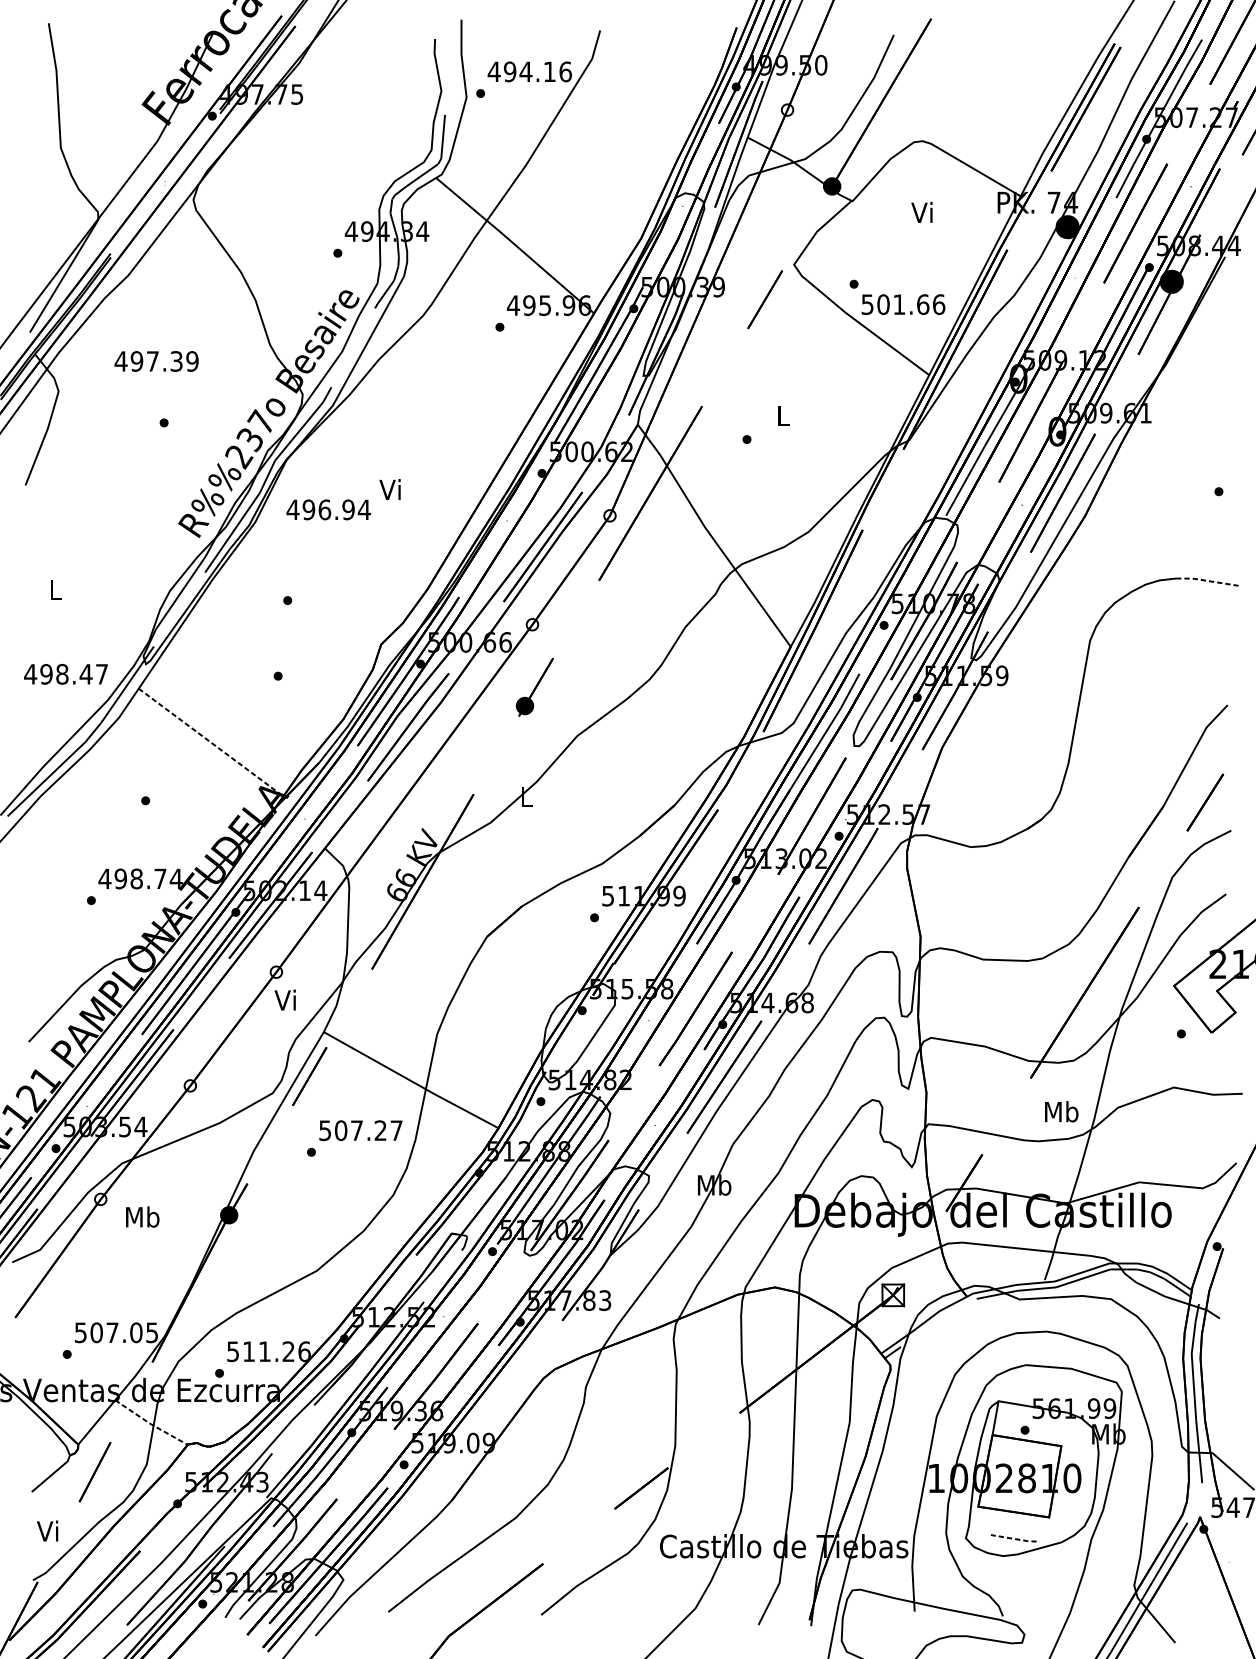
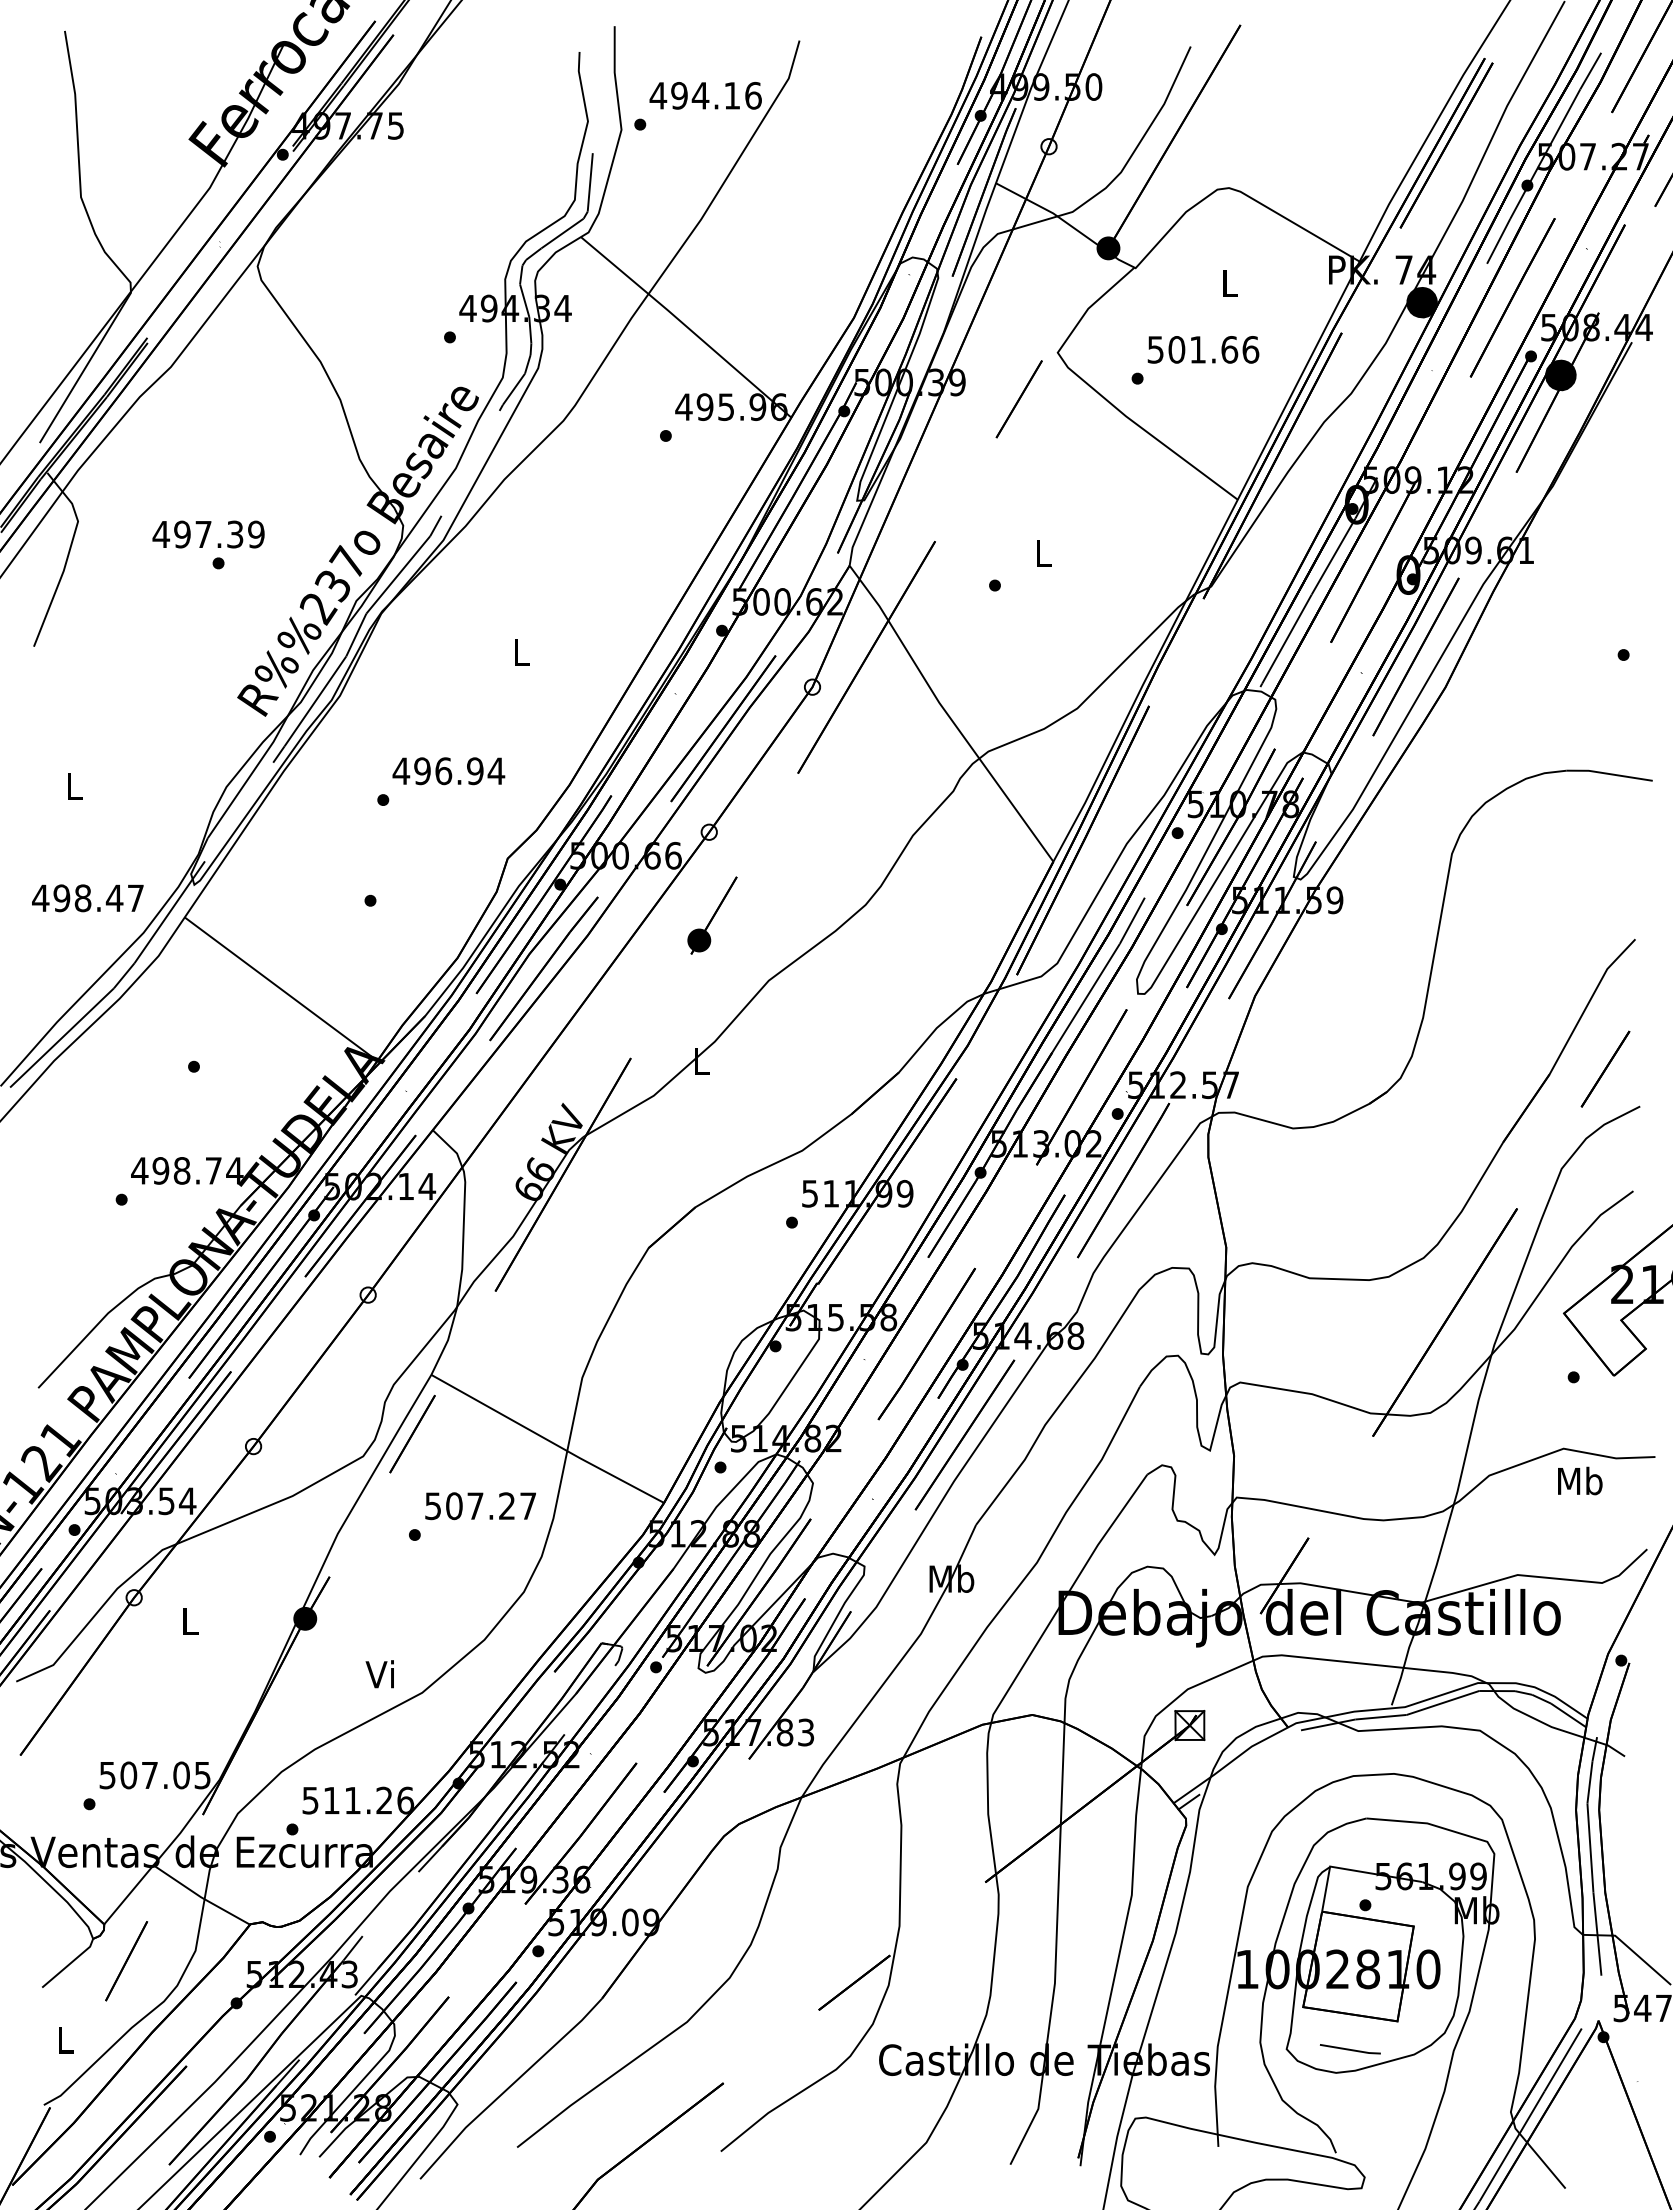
text: (921, 212) -> (1227, 282), Vi -> L
text: (903, 304) -> (1203, 349), moved
text: (156, 361) -> (208, 534), moved
text: (390, 489) -> (519, 652), Vi -> L
text: (328, 510) -> (448, 771), moved
line: (1208, 581) -> (1609, 774), dashed -> solid
line: (211, 742) -> (281, 989), dashed -> solid
text: (284, 1000) -> (379, 1674), moved
text: (1061, 1111) -> (1580, 1480), moved
text: (142, 1217) -> (189, 1621), Mb -> L
line: (151, 1424) -> (201, 1897), dashed -> solid
text: (47, 1531) -> (63, 2039), Vi -> L
line: (1013, 1538) -> (1350, 2049), dashed -> solid

